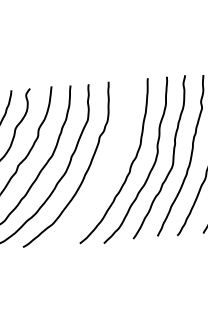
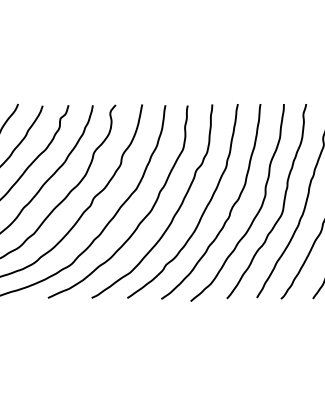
curve: (107, 170) -> (202, 212), added

